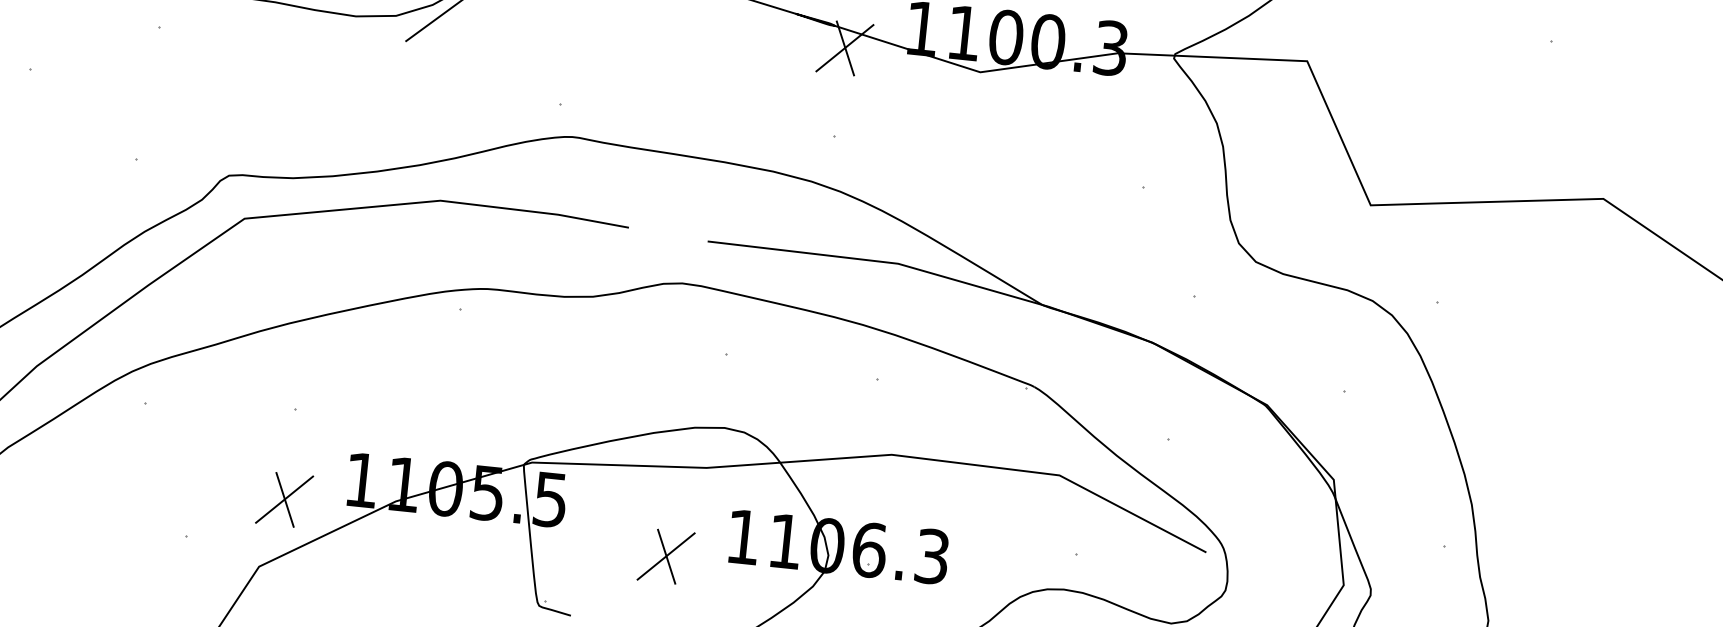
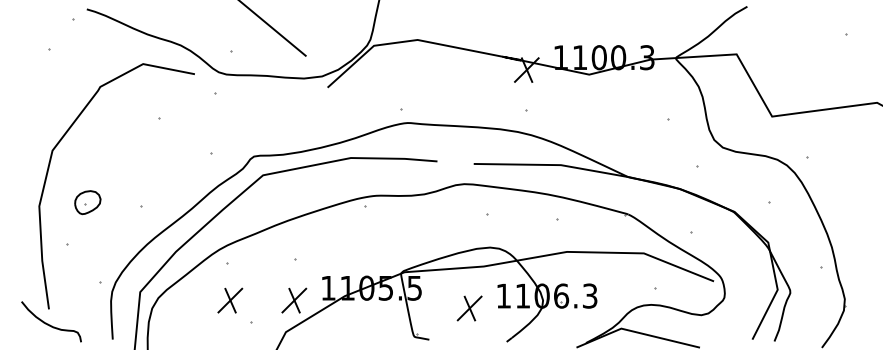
part: (145, 484) -> (230, 300), added

